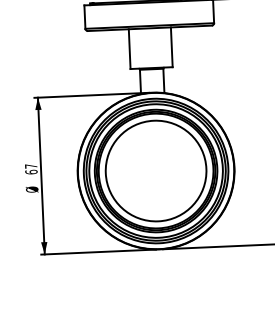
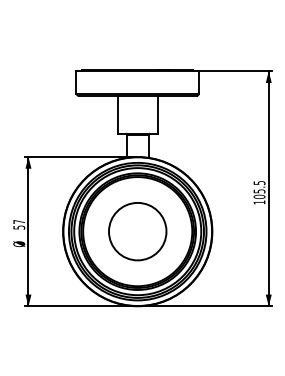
circle: (155, 170) -> (137, 231), size x0.6
text: (31, 172) -> (19, 227), 67 -> 57

